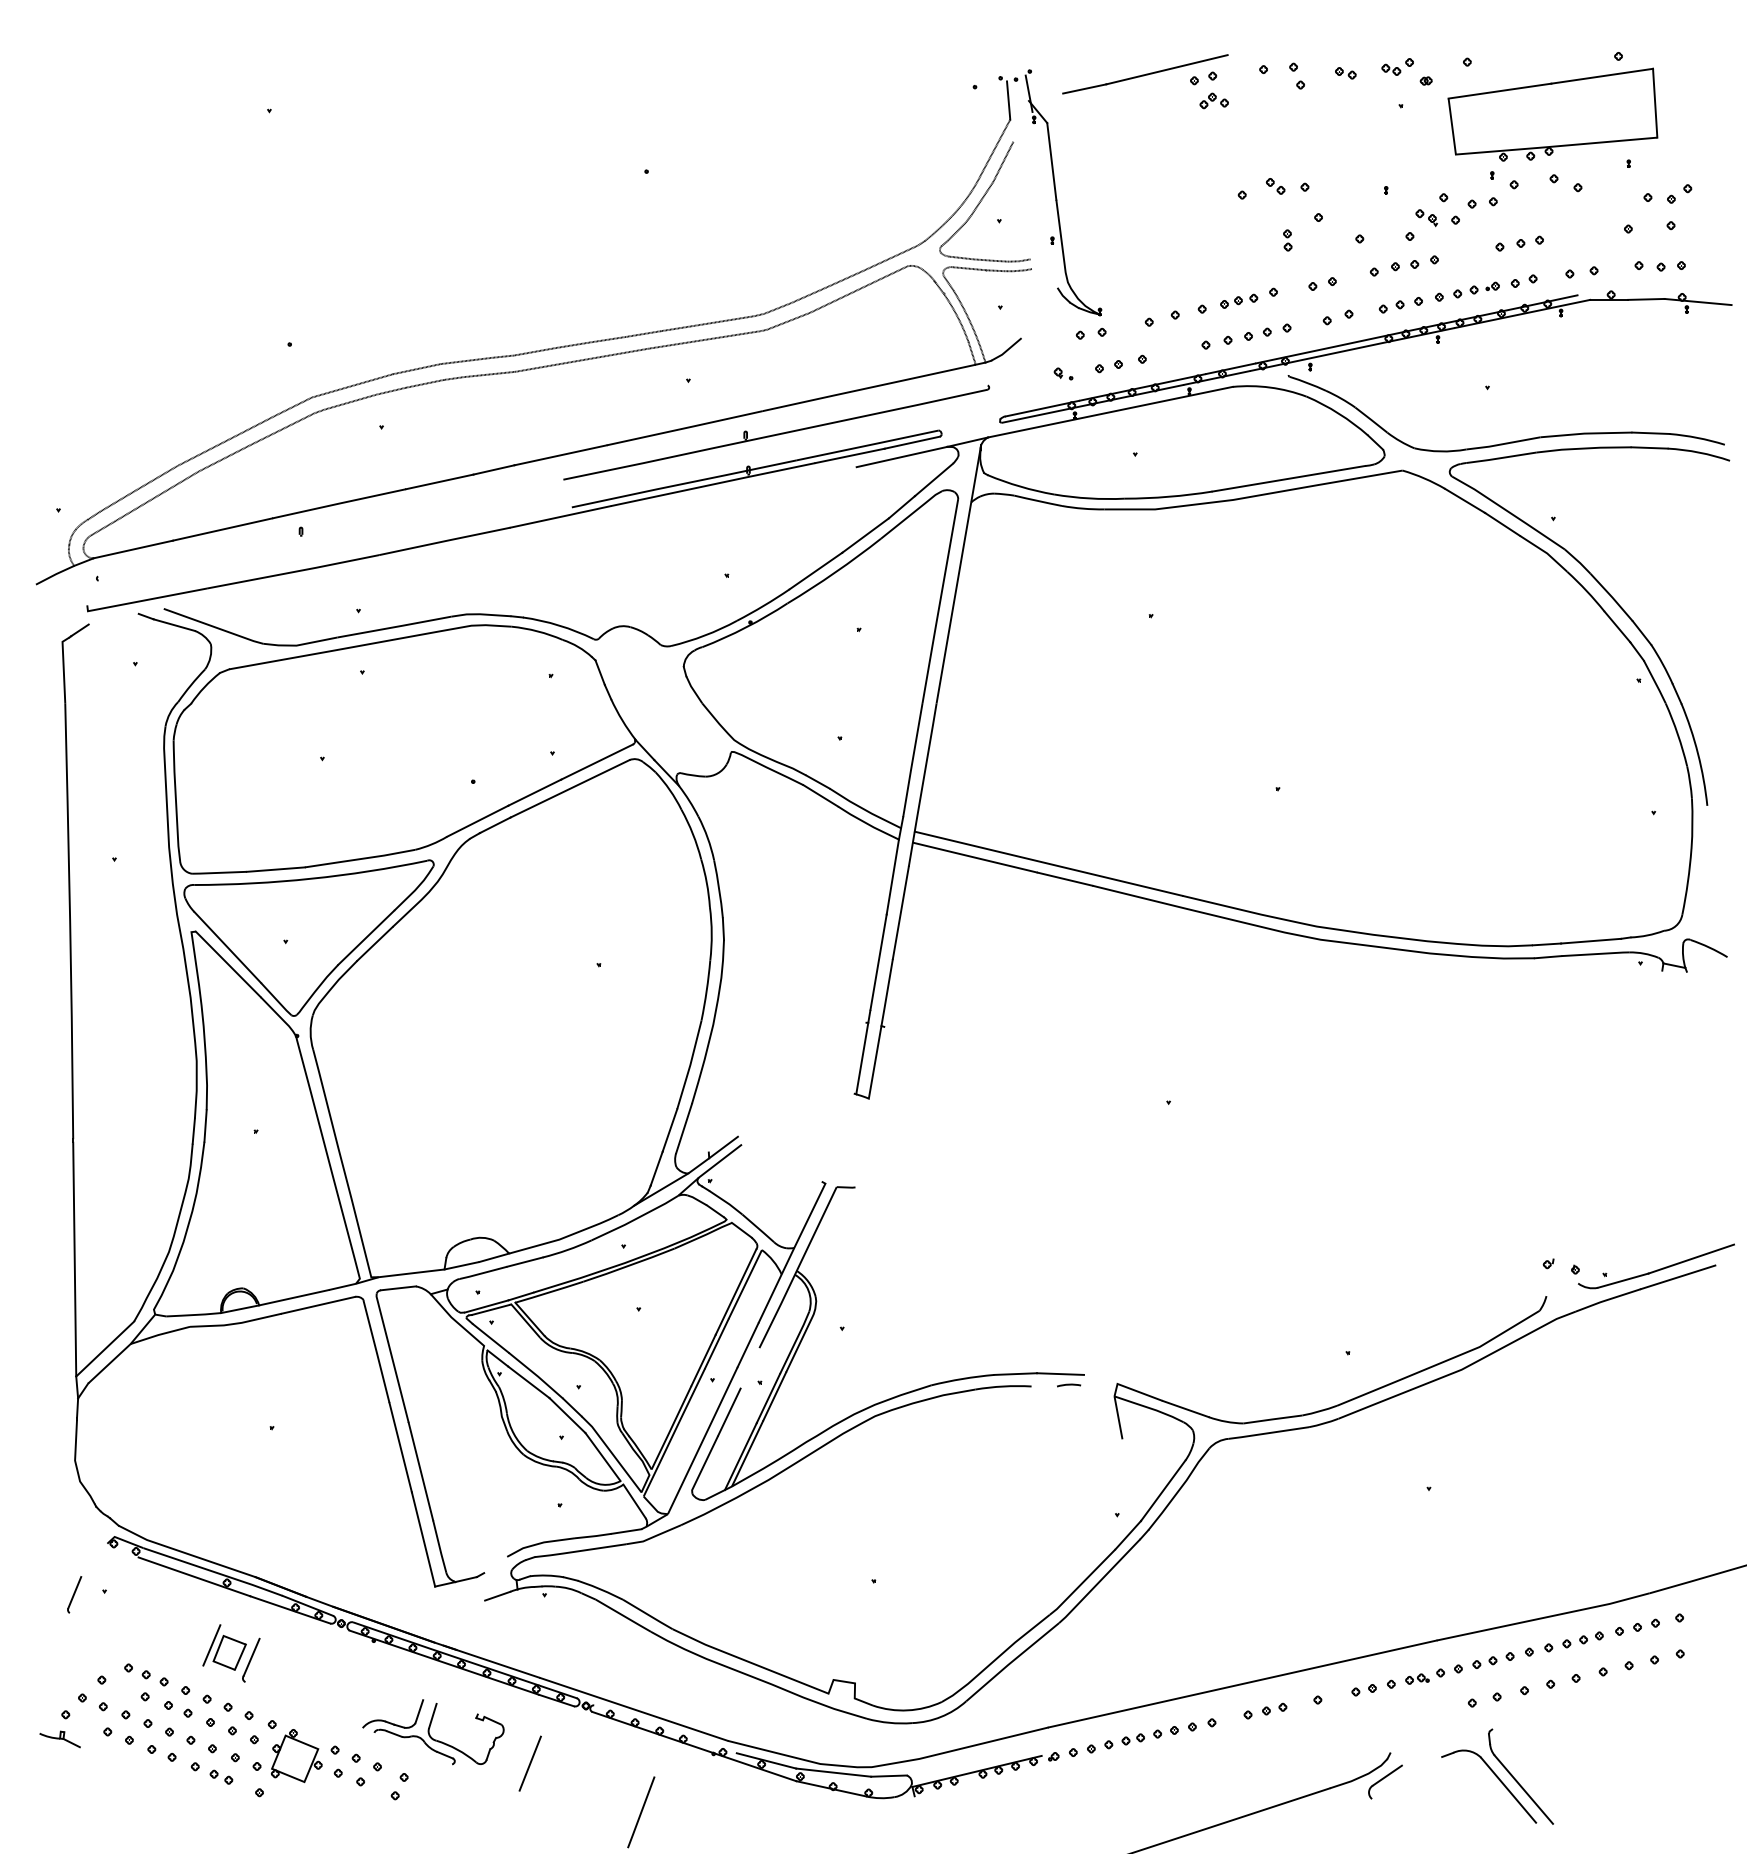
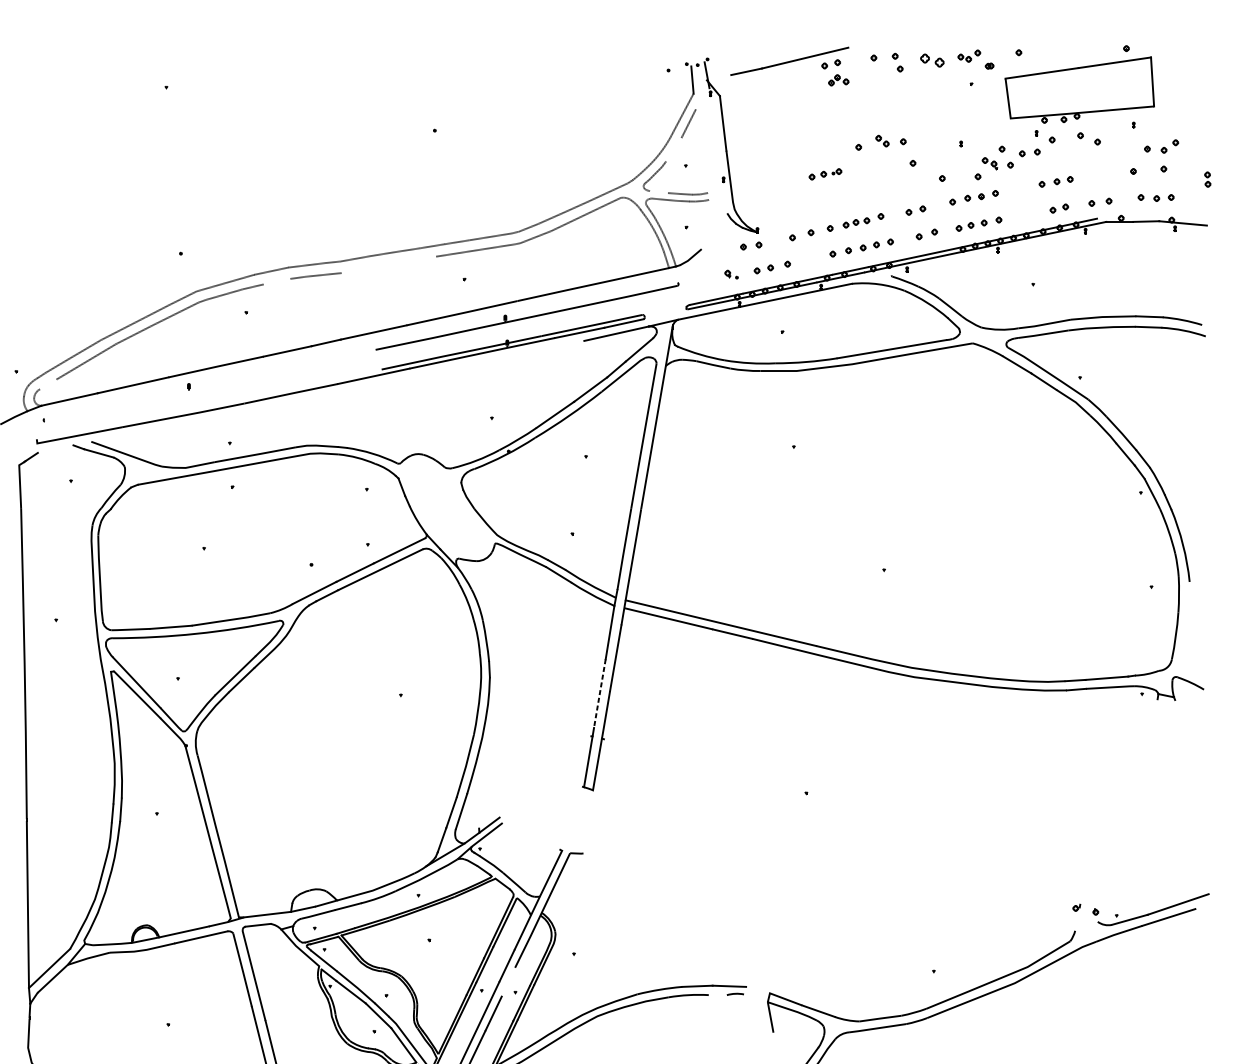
part: (1345, 73) -> (932, 60), size x1.6
line: (982, 198) -> (673, 149), removed
part: (1287, 240) -> (1207, 179), moved
line: (961, 257) -> (658, 191), removed
part: (1476, 289) -> (825, 173), moved
line: (581, 359) -> (388, 264), removed
line: (424, 383) -> (276, 281), removed
line: (102, 528) -> (47, 384), removed
line: (878, 962) -> (599, 693), solid -> dashed

